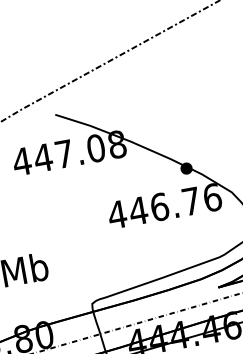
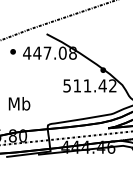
text: (163, 205) -> (89, 85), 446.76 -> 511.42

